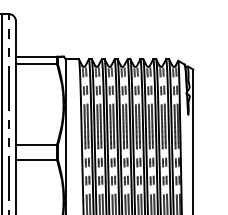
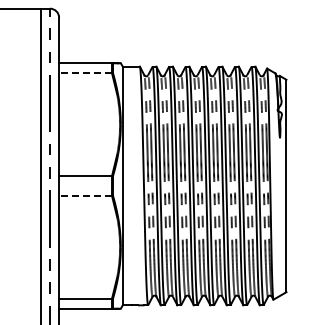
line: (36, 64) -> (85, 73), solid -> dashed
line: (36, 159) -> (85, 195), solid -> dashed

